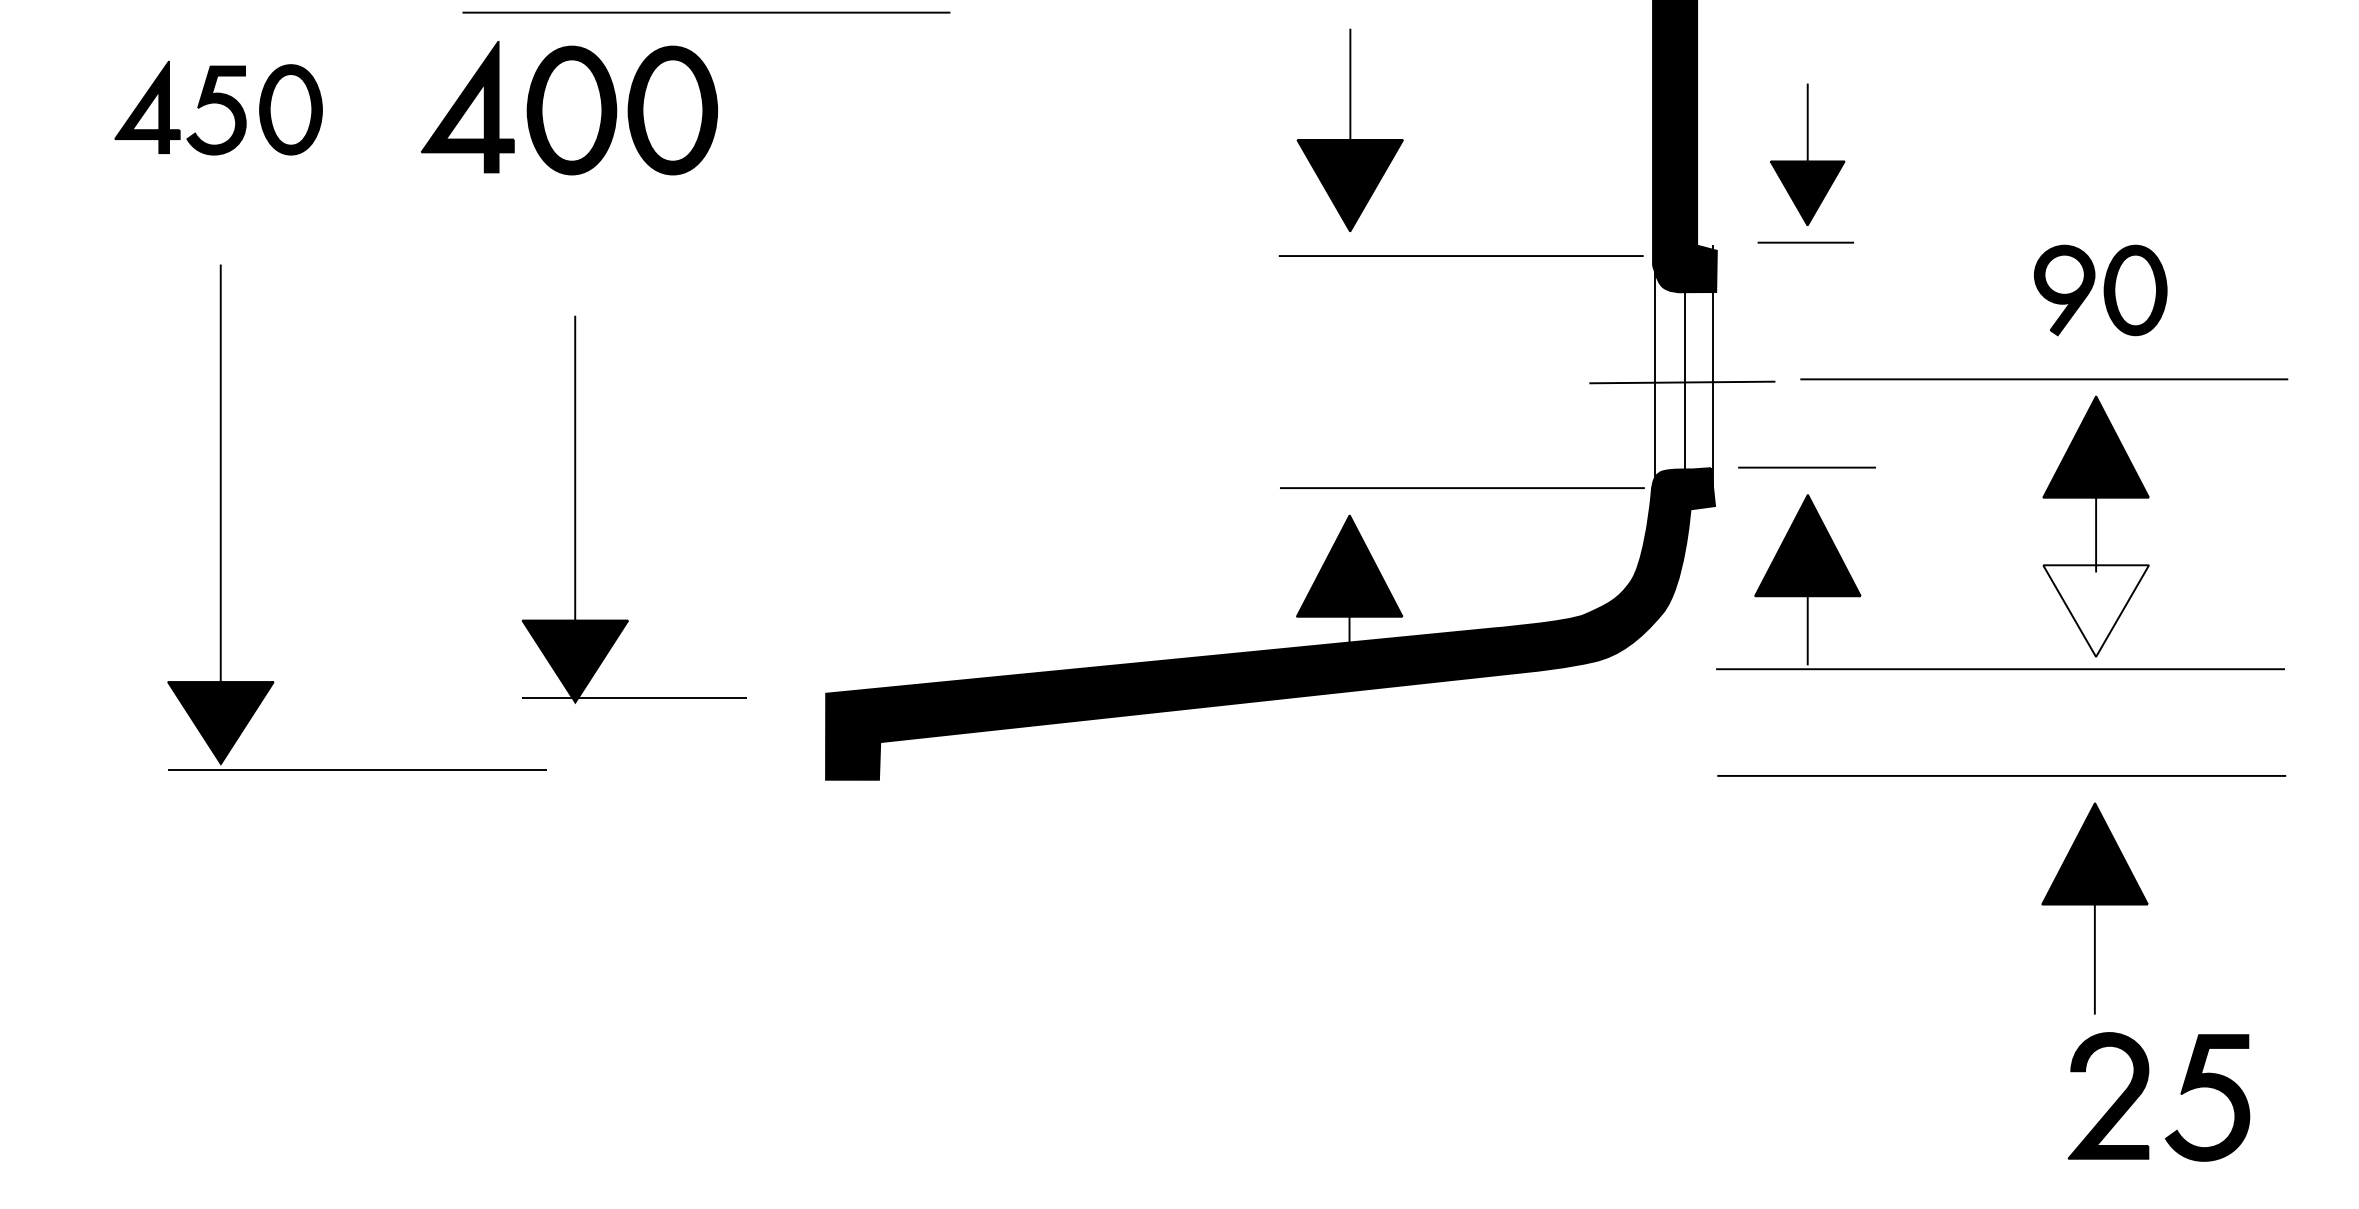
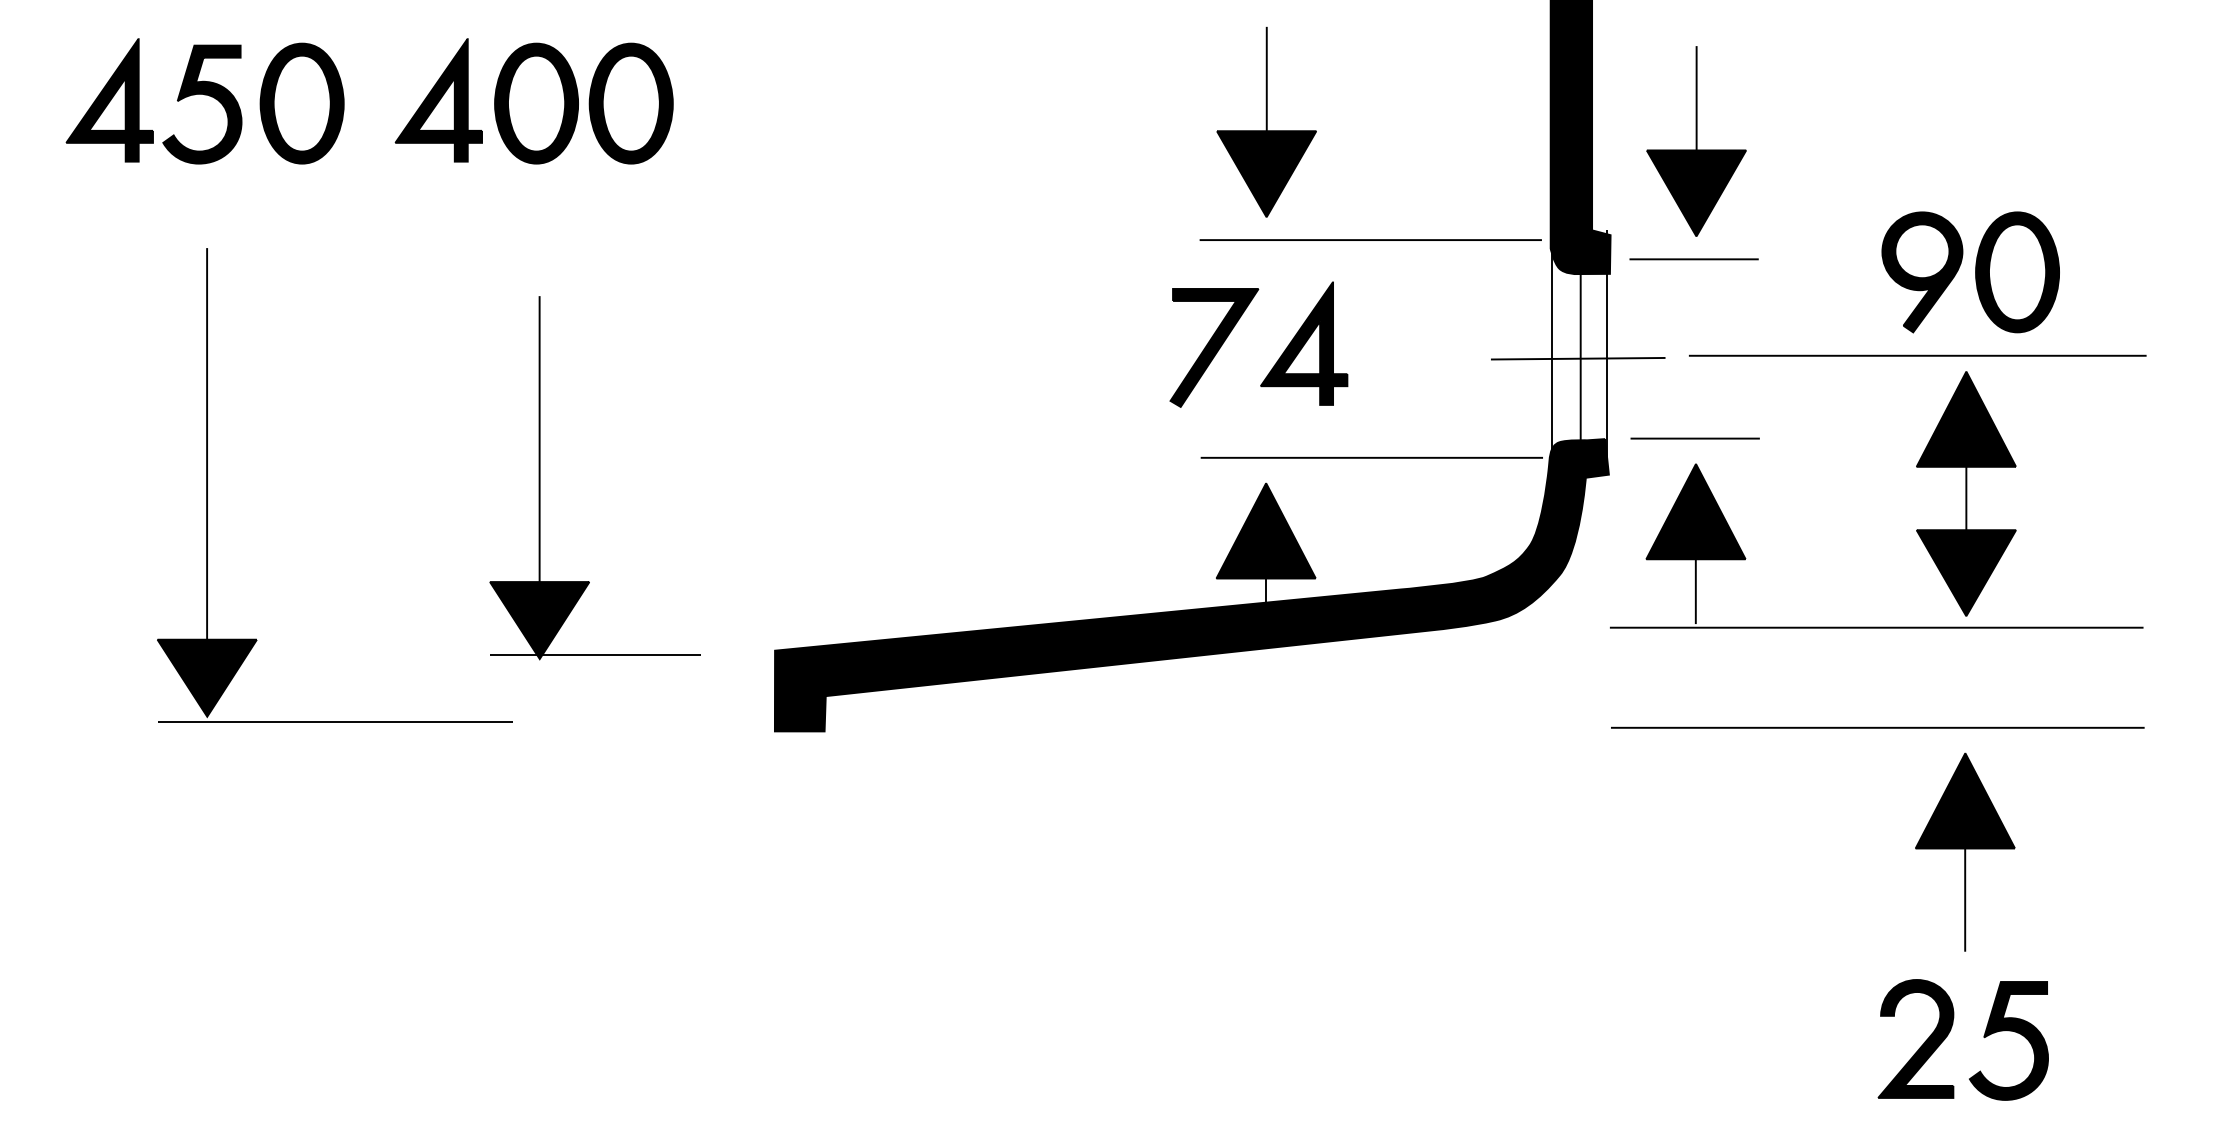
line: (706, 12) -> (662, 11), removed
part: (217, 108) -> (204, 101), size x1.43
part: (1805, 163) -> (1693, 153), size x1.43
part: (2100, 290) -> (1970, 272), size x1.43
part: (1362, 382) -> (1278, 358), added
fill: (2096, 611) -> (1966, 573), added
part: (2144, 1090) -> (1949, 1033), moved

